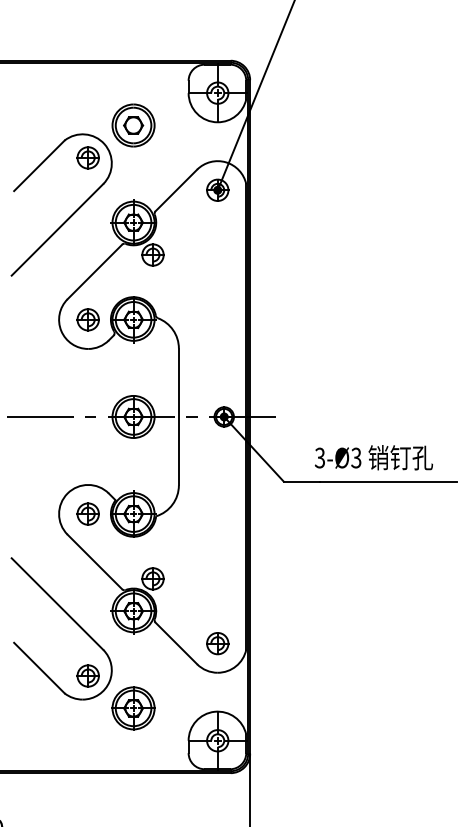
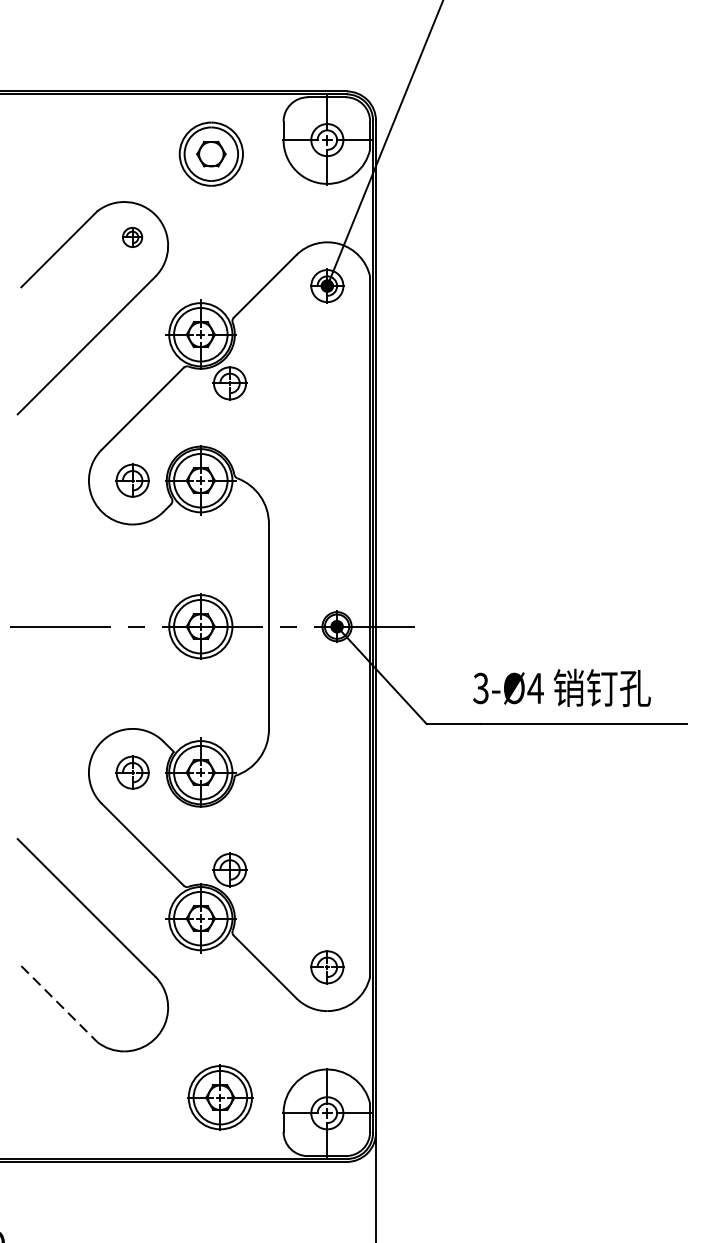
part: (133, 125) -> (211, 154), moved
part: (87, 157) -> (131, 236), size x0.6
text: (355, 457) -> (534, 687), 3-Ø3 -> 3-Ø4
line: (39, 668) -> (59, 1004), solid -> dashed
part: (87, 675) -> (131, 1015), removed
part: (133, 708) -> (220, 1097), moved

